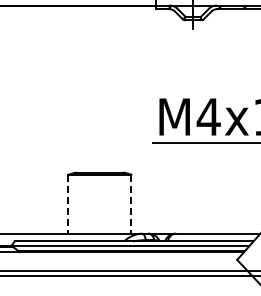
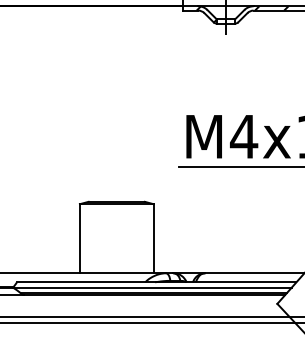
line: (68, 204) -> (79, 239), dashed -> solid
line: (131, 204) -> (153, 239), dashed -> solid

